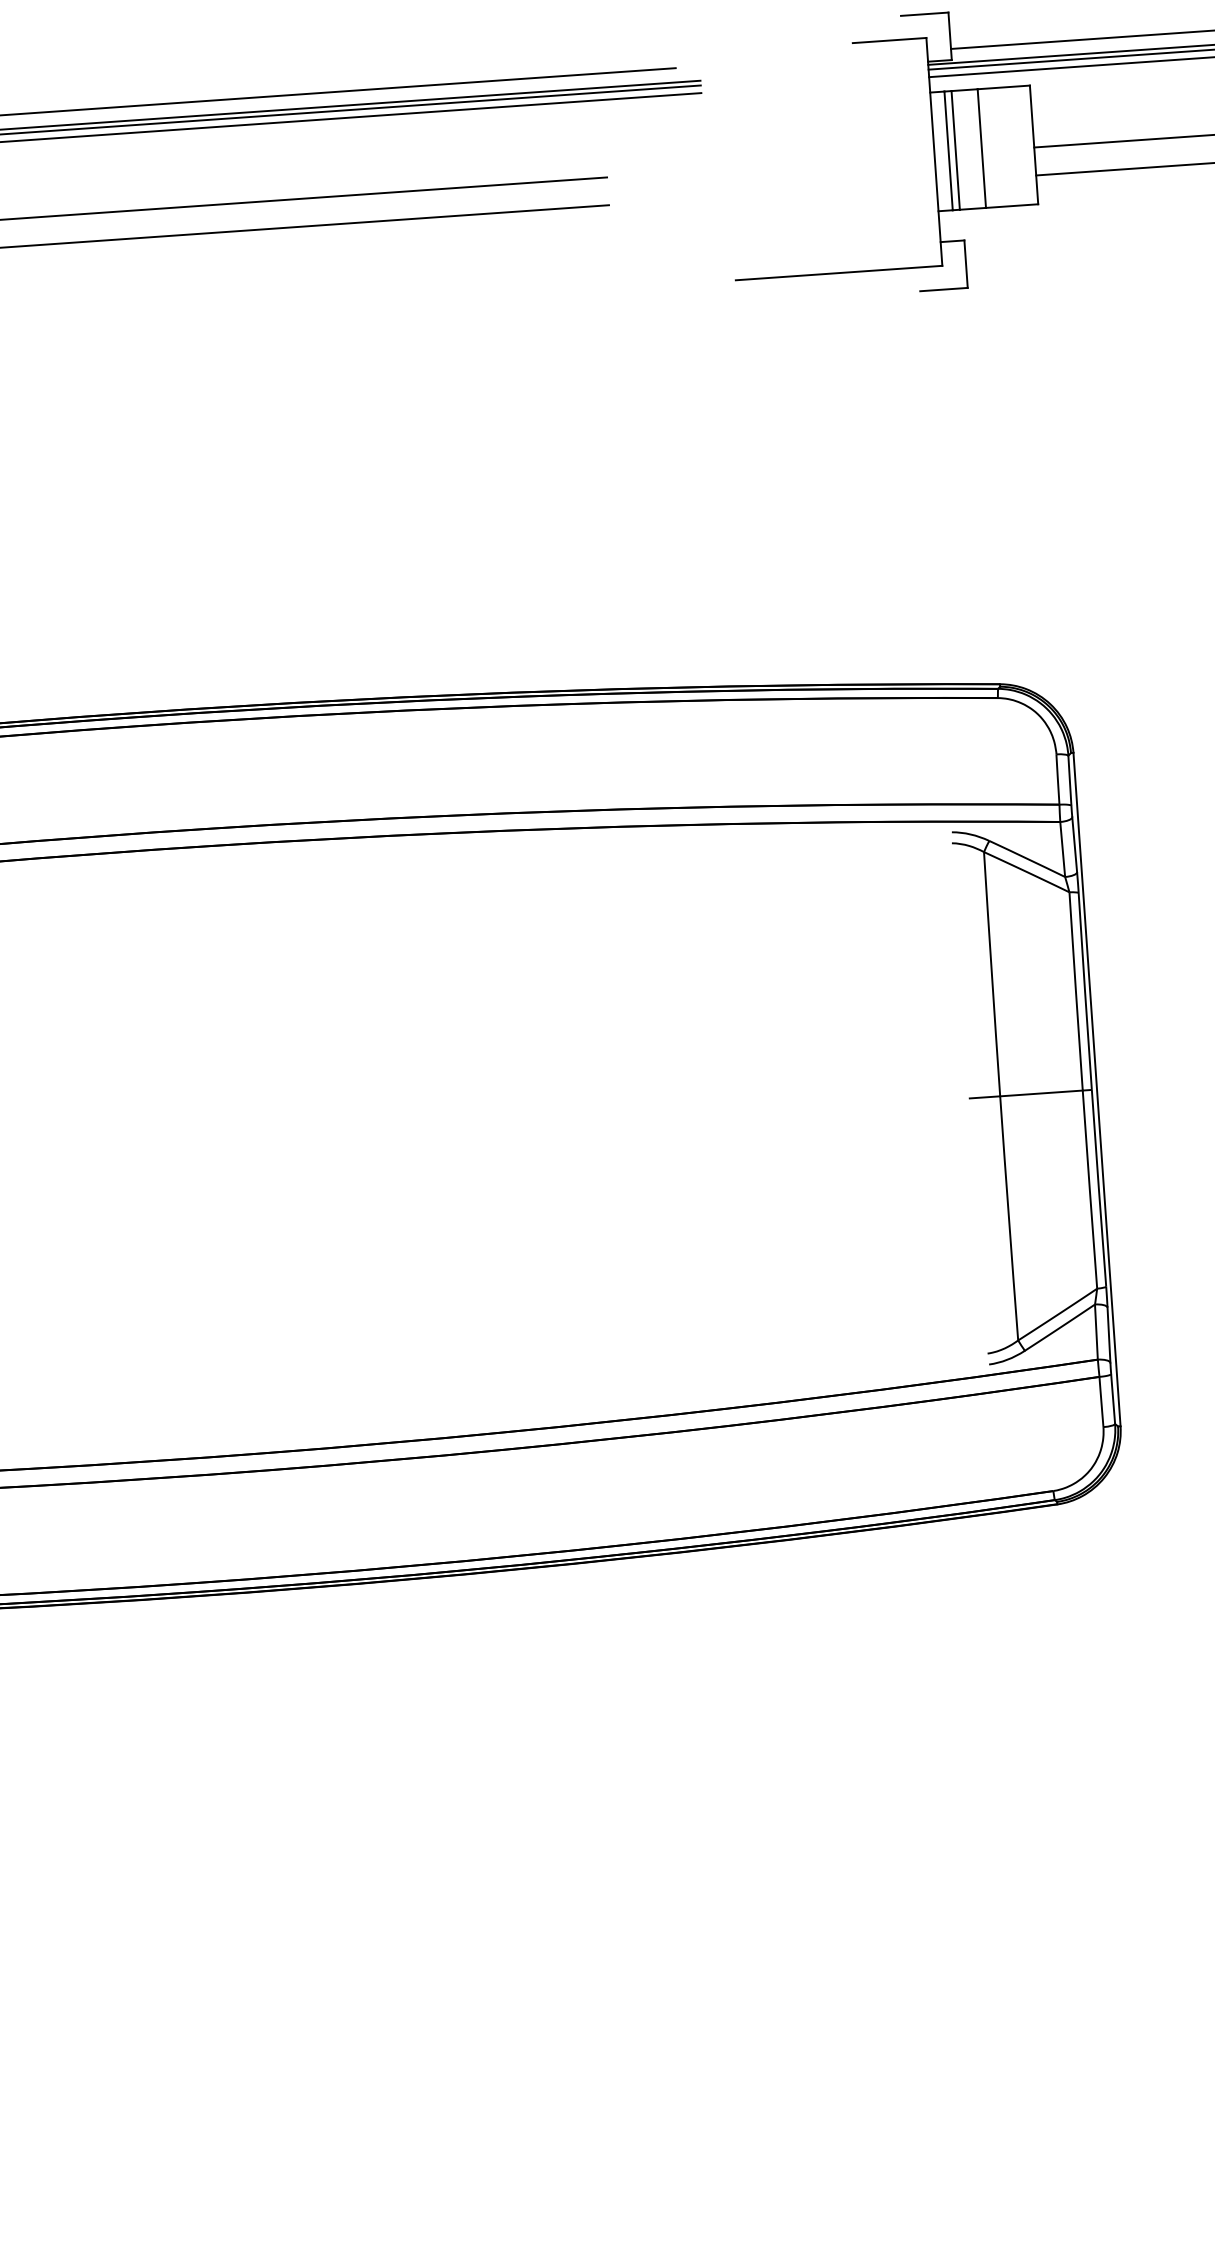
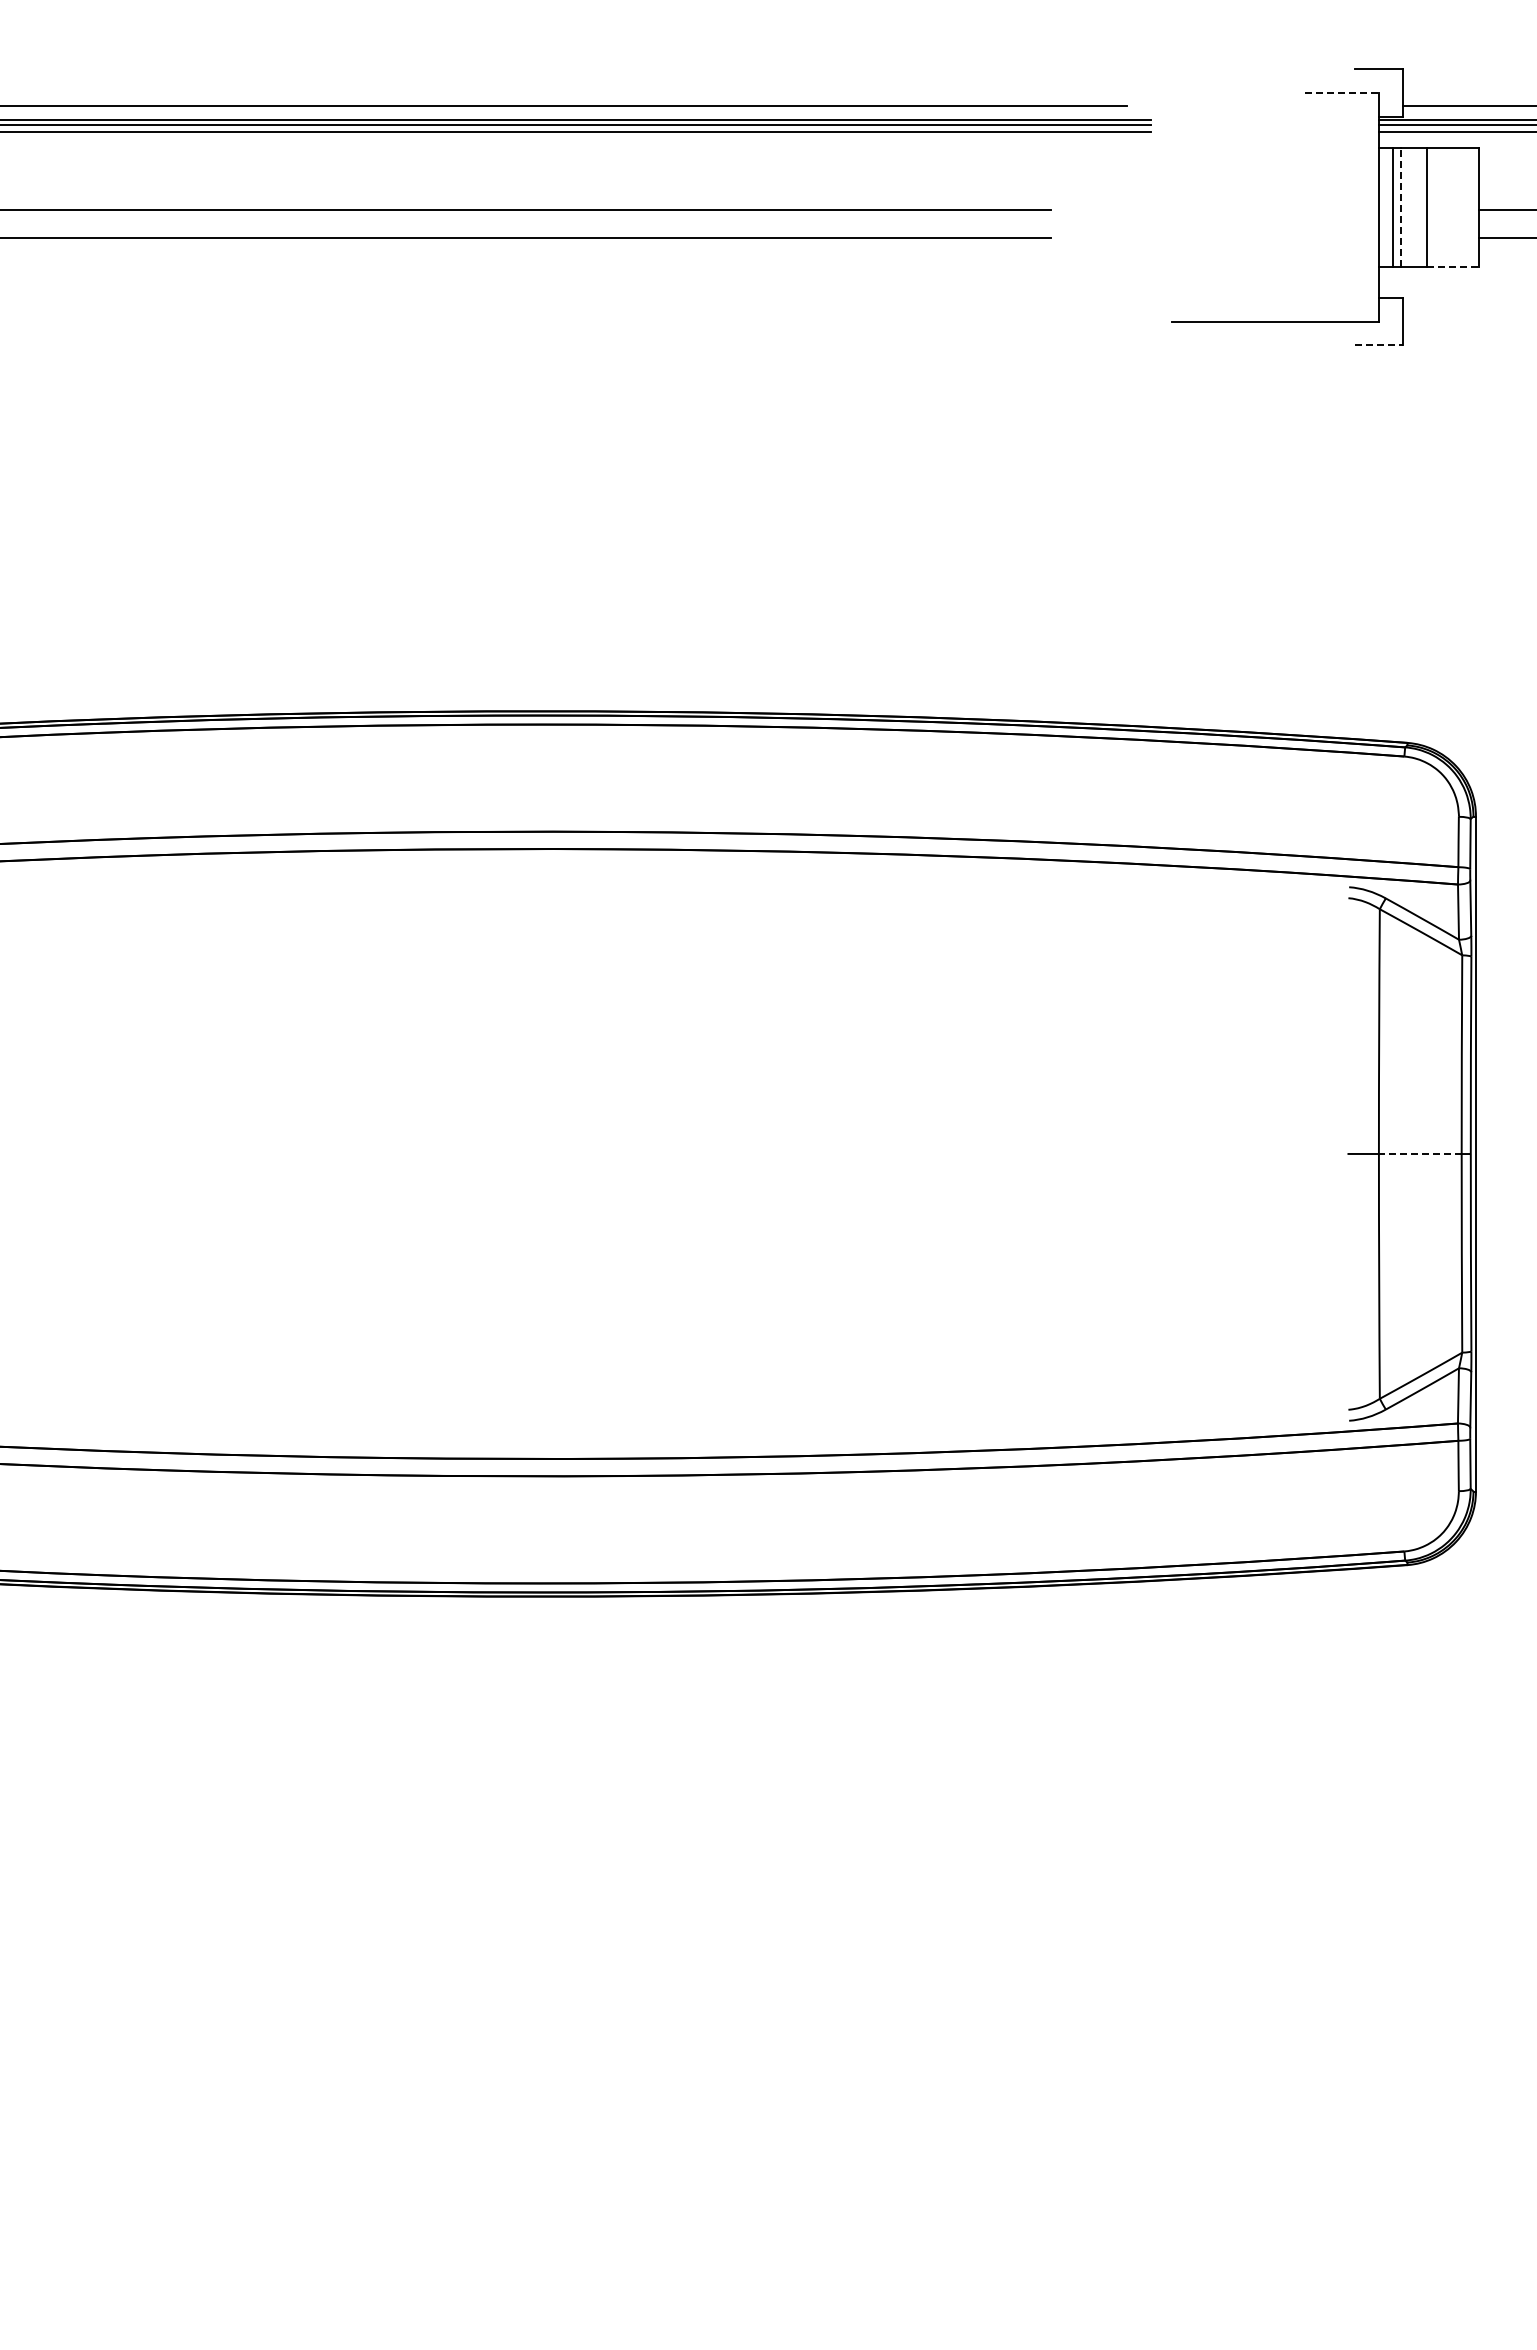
line: (889, 40) -> (1342, 93), solid -> dashed
line: (955, 149) -> (1400, 206), solid -> dashed
line: (1012, 205) -> (1453, 266), solid -> dashed
line: (944, 289) -> (1379, 345), solid -> dashed
line: (1040, 1093) -> (1419, 1154), solid -> dashed

